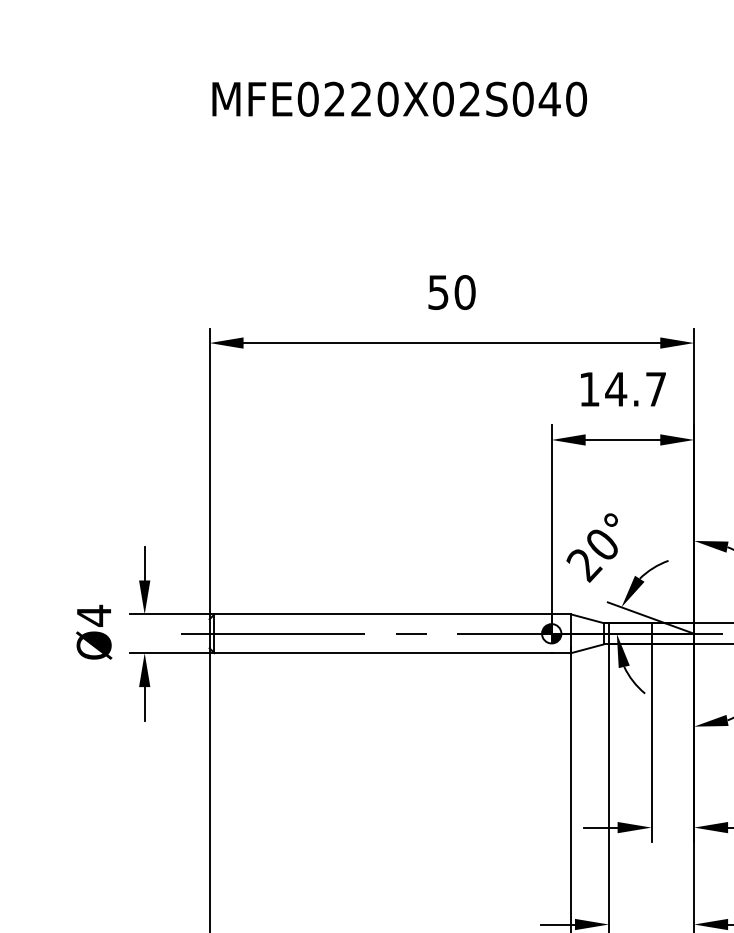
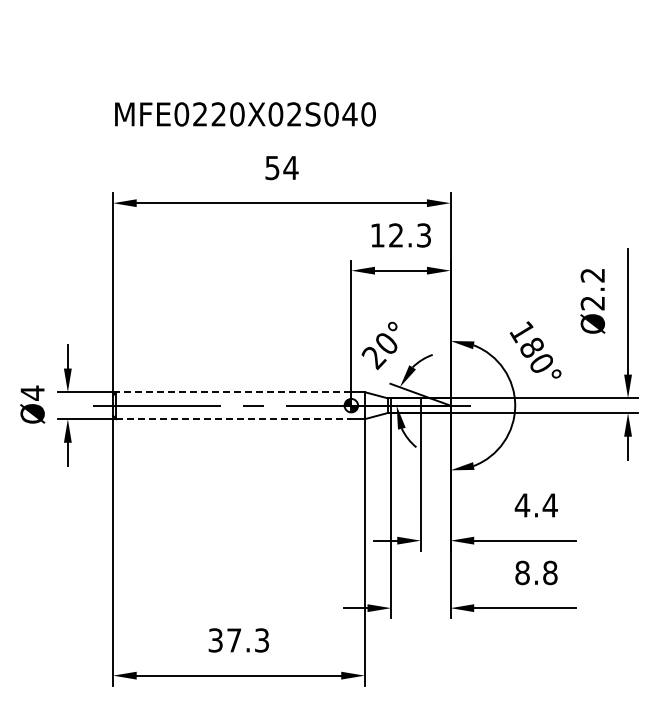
text: (399, 99) -> (245, 114), moved
text: (464, 291) -> (290, 167), 50 -> 54
text: (635, 389) -> (409, 235), 14.7 -> 12.3
line: (382, 614) -> (233, 392), solid -> dashed
line: (383, 653) -> (234, 419), solid -> dashed

